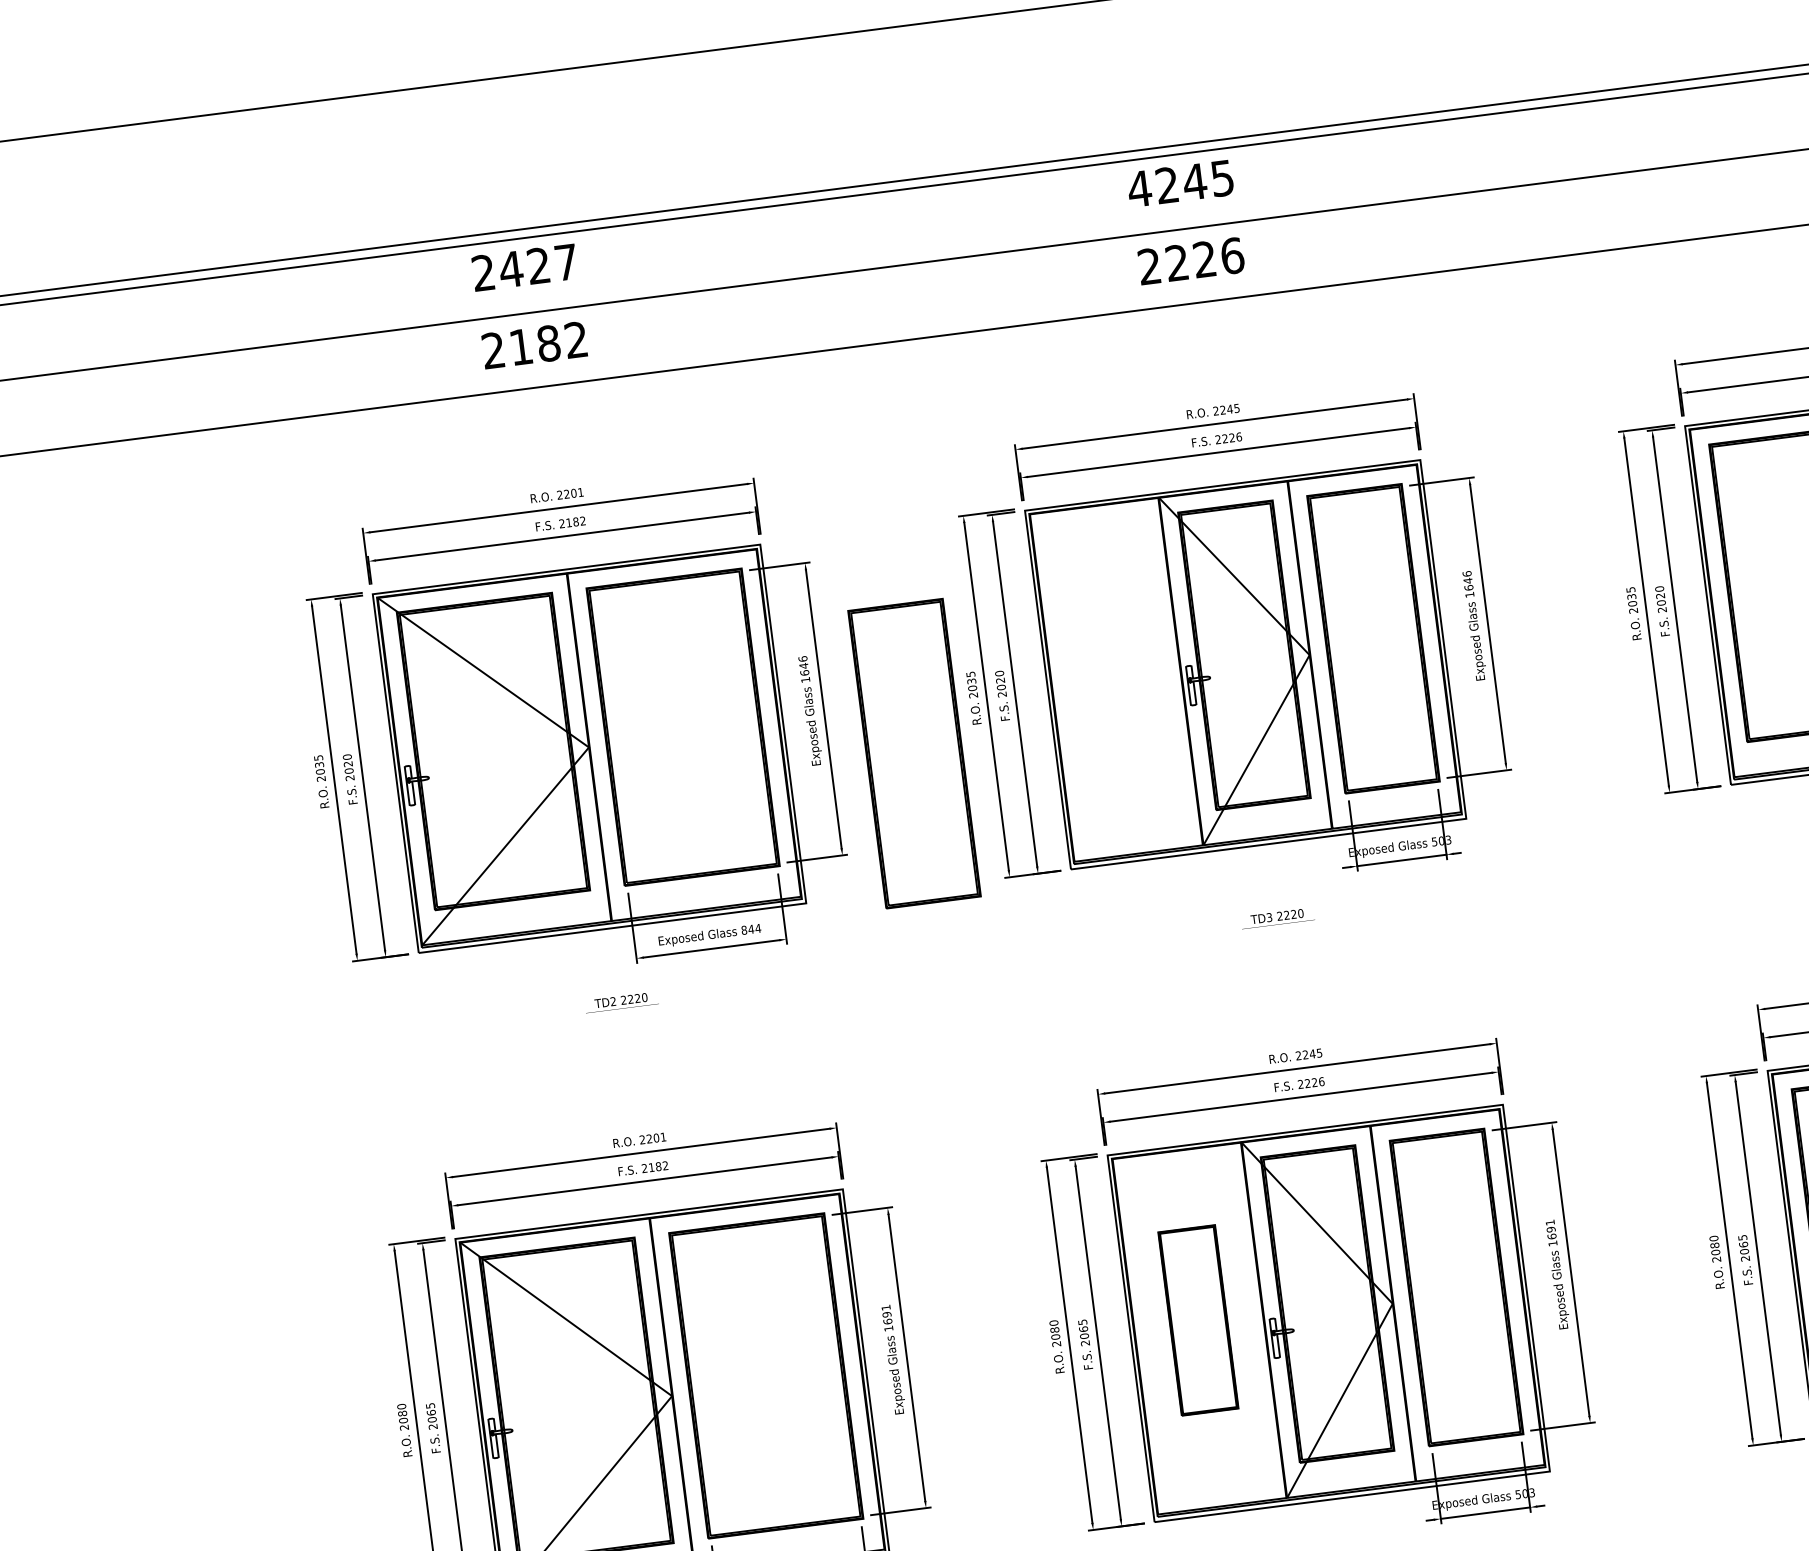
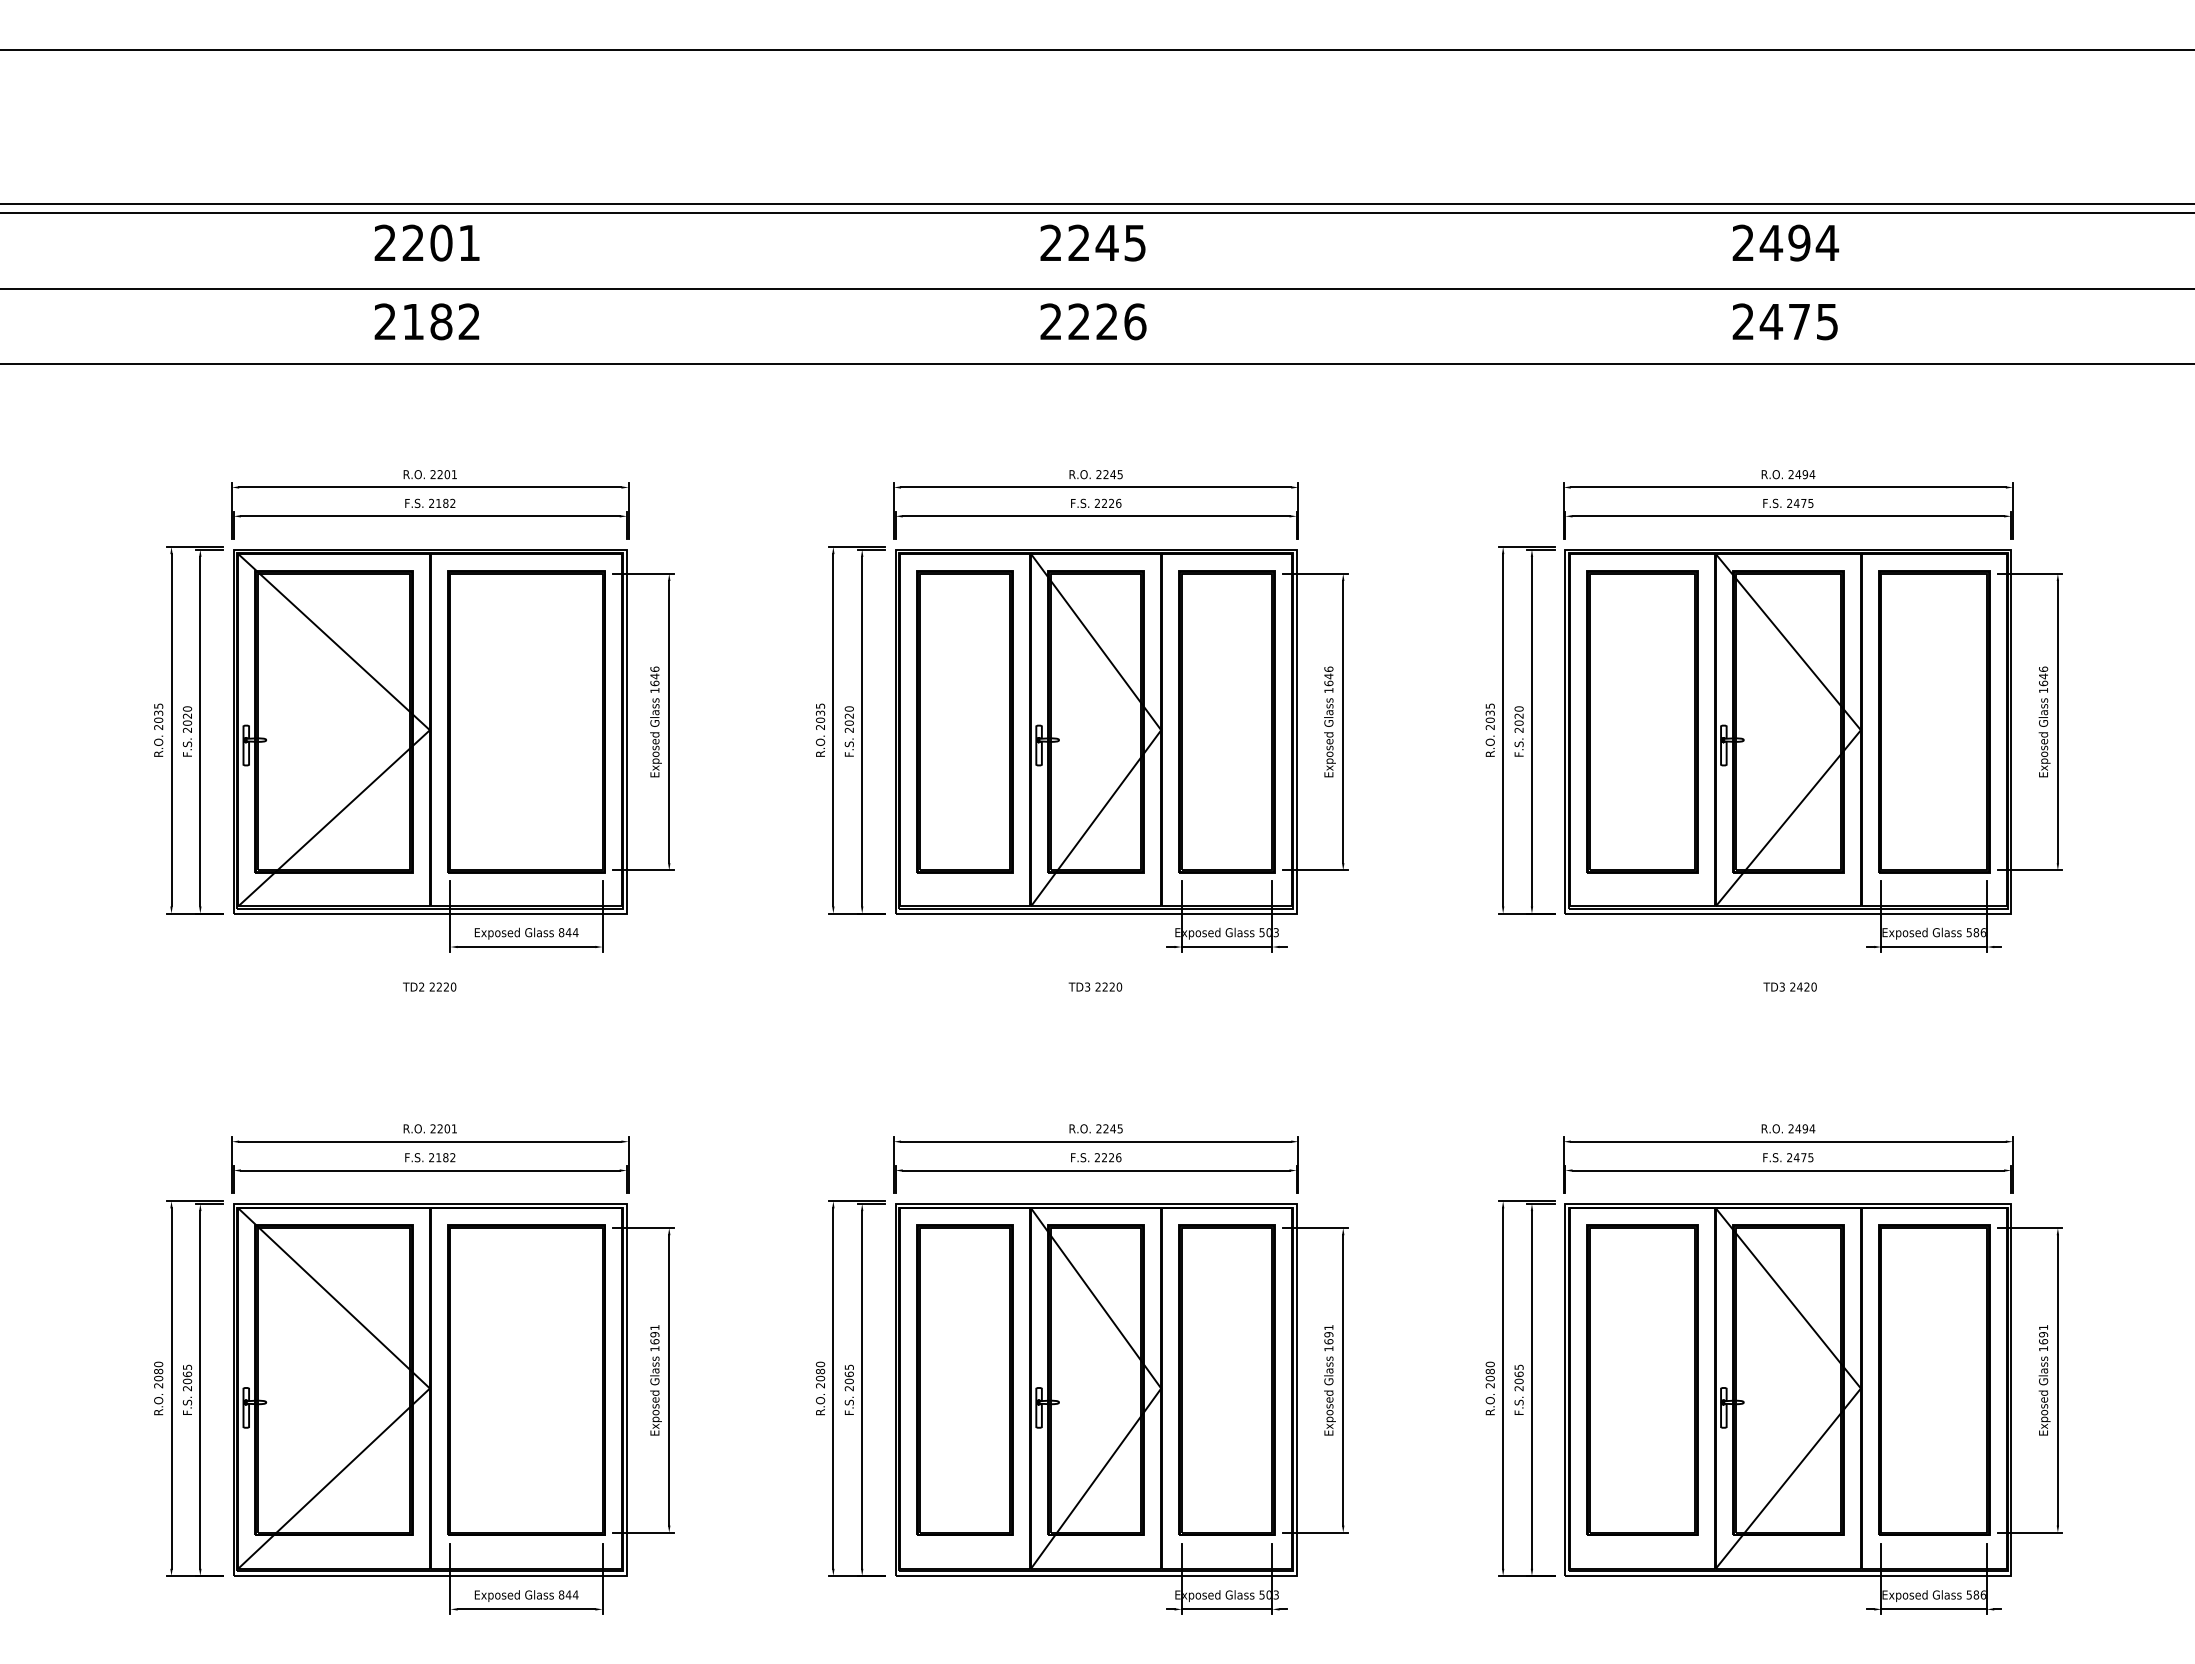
text: (1138, 188) -> (1050, 242), 4245 -> 2245
text: (537, 265) -> (440, 242), 2427 -> 2201
part: (913, 753) -> (964, 721), moved
part: (1197, 1319) -> (964, 1379), size x1.67

